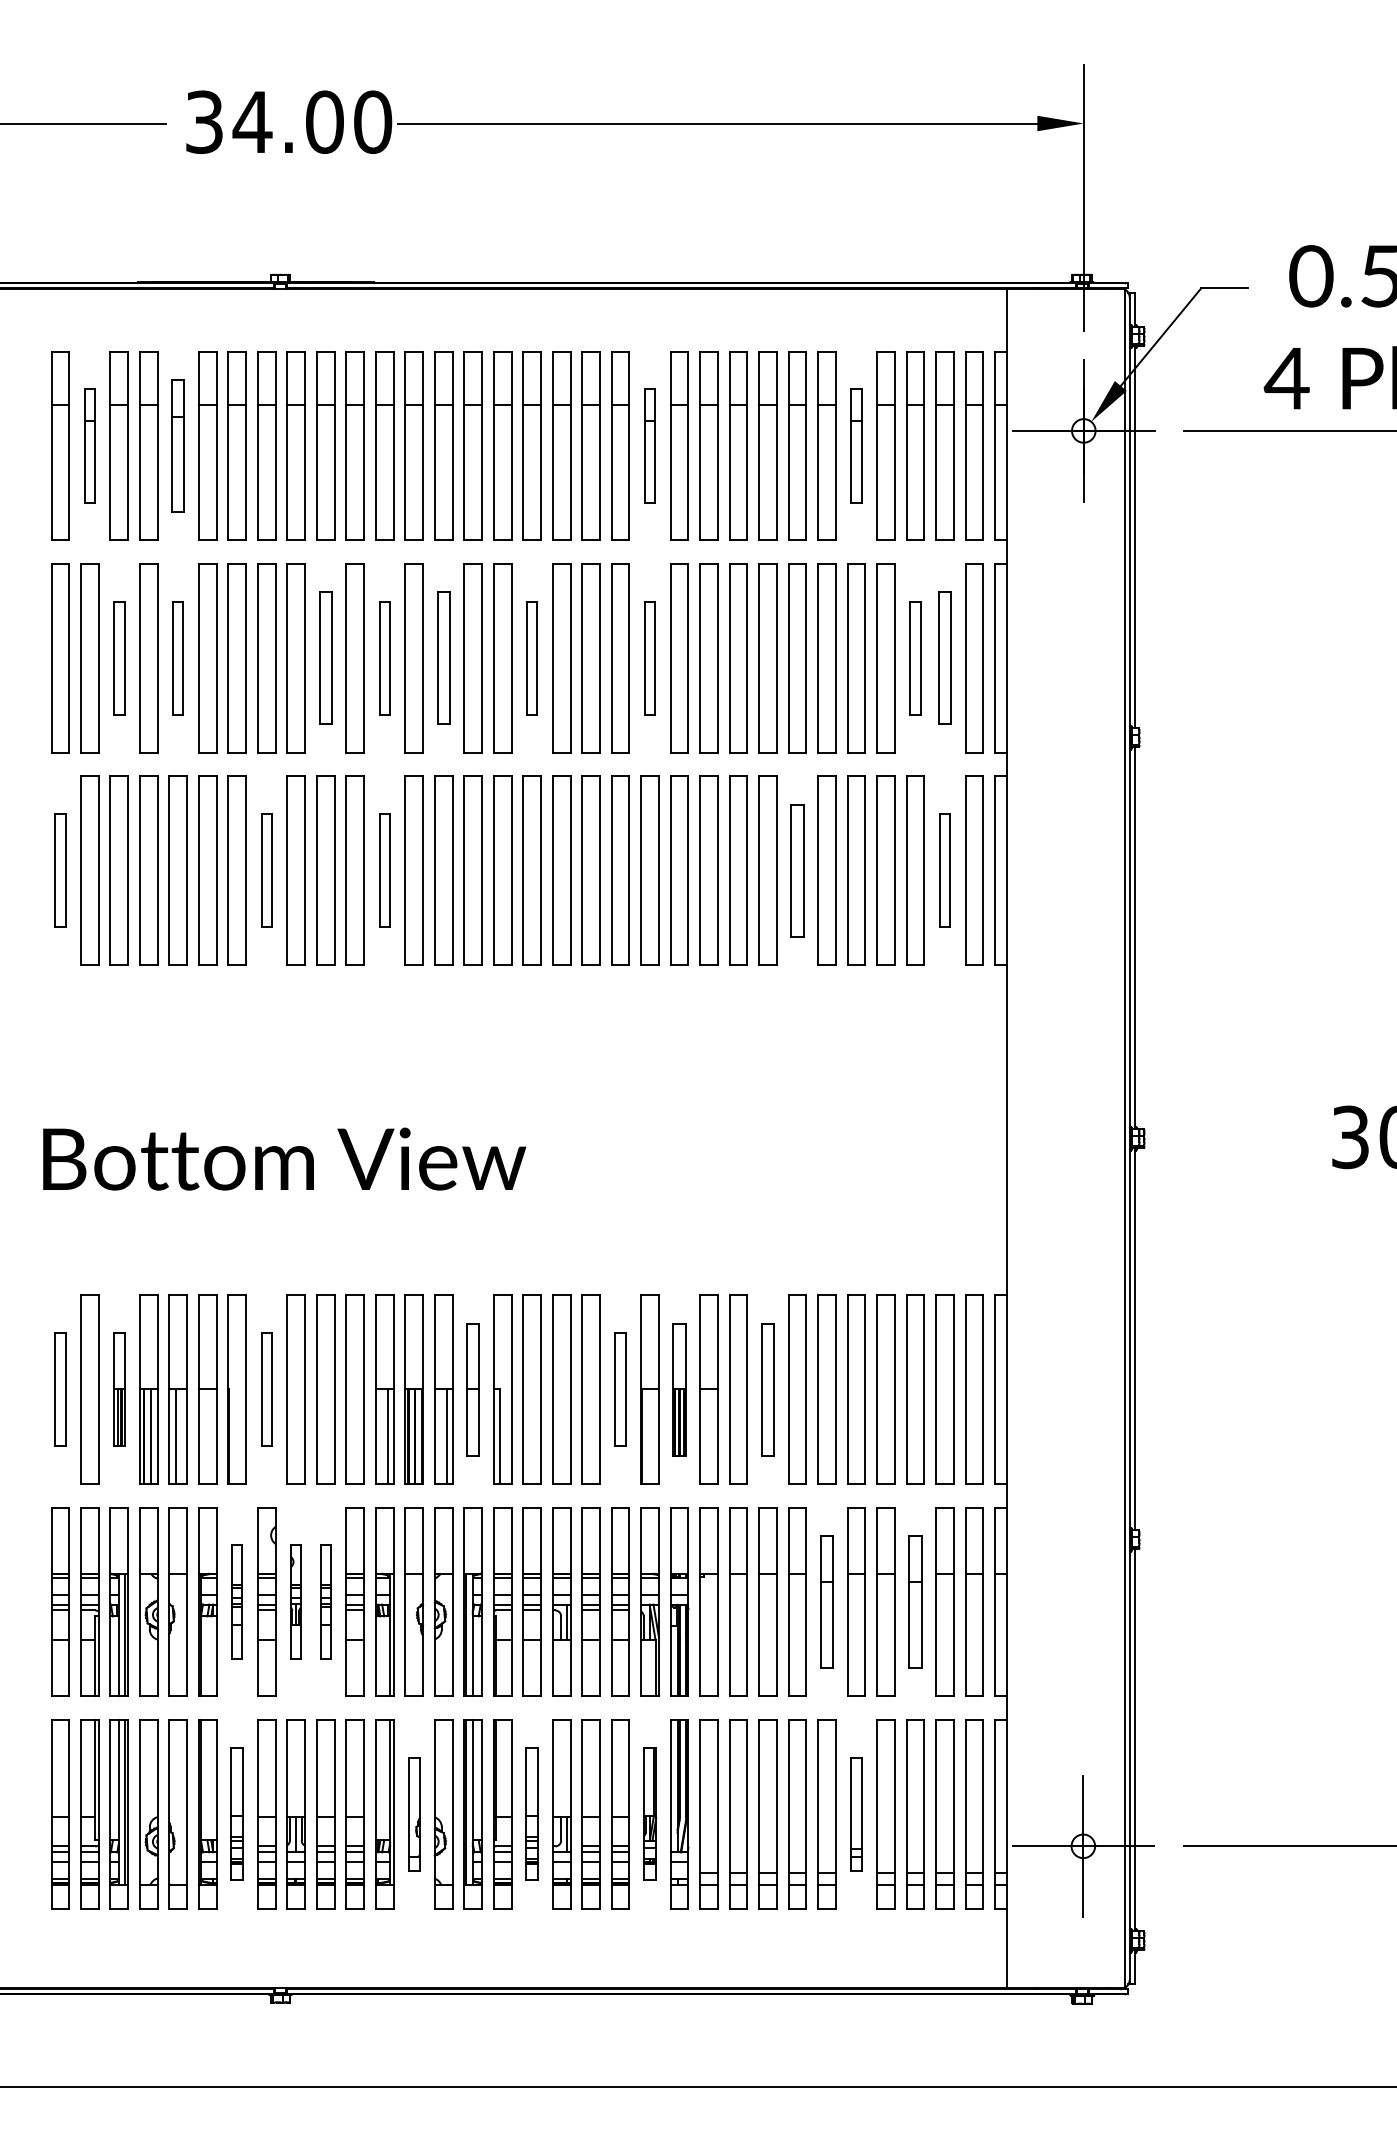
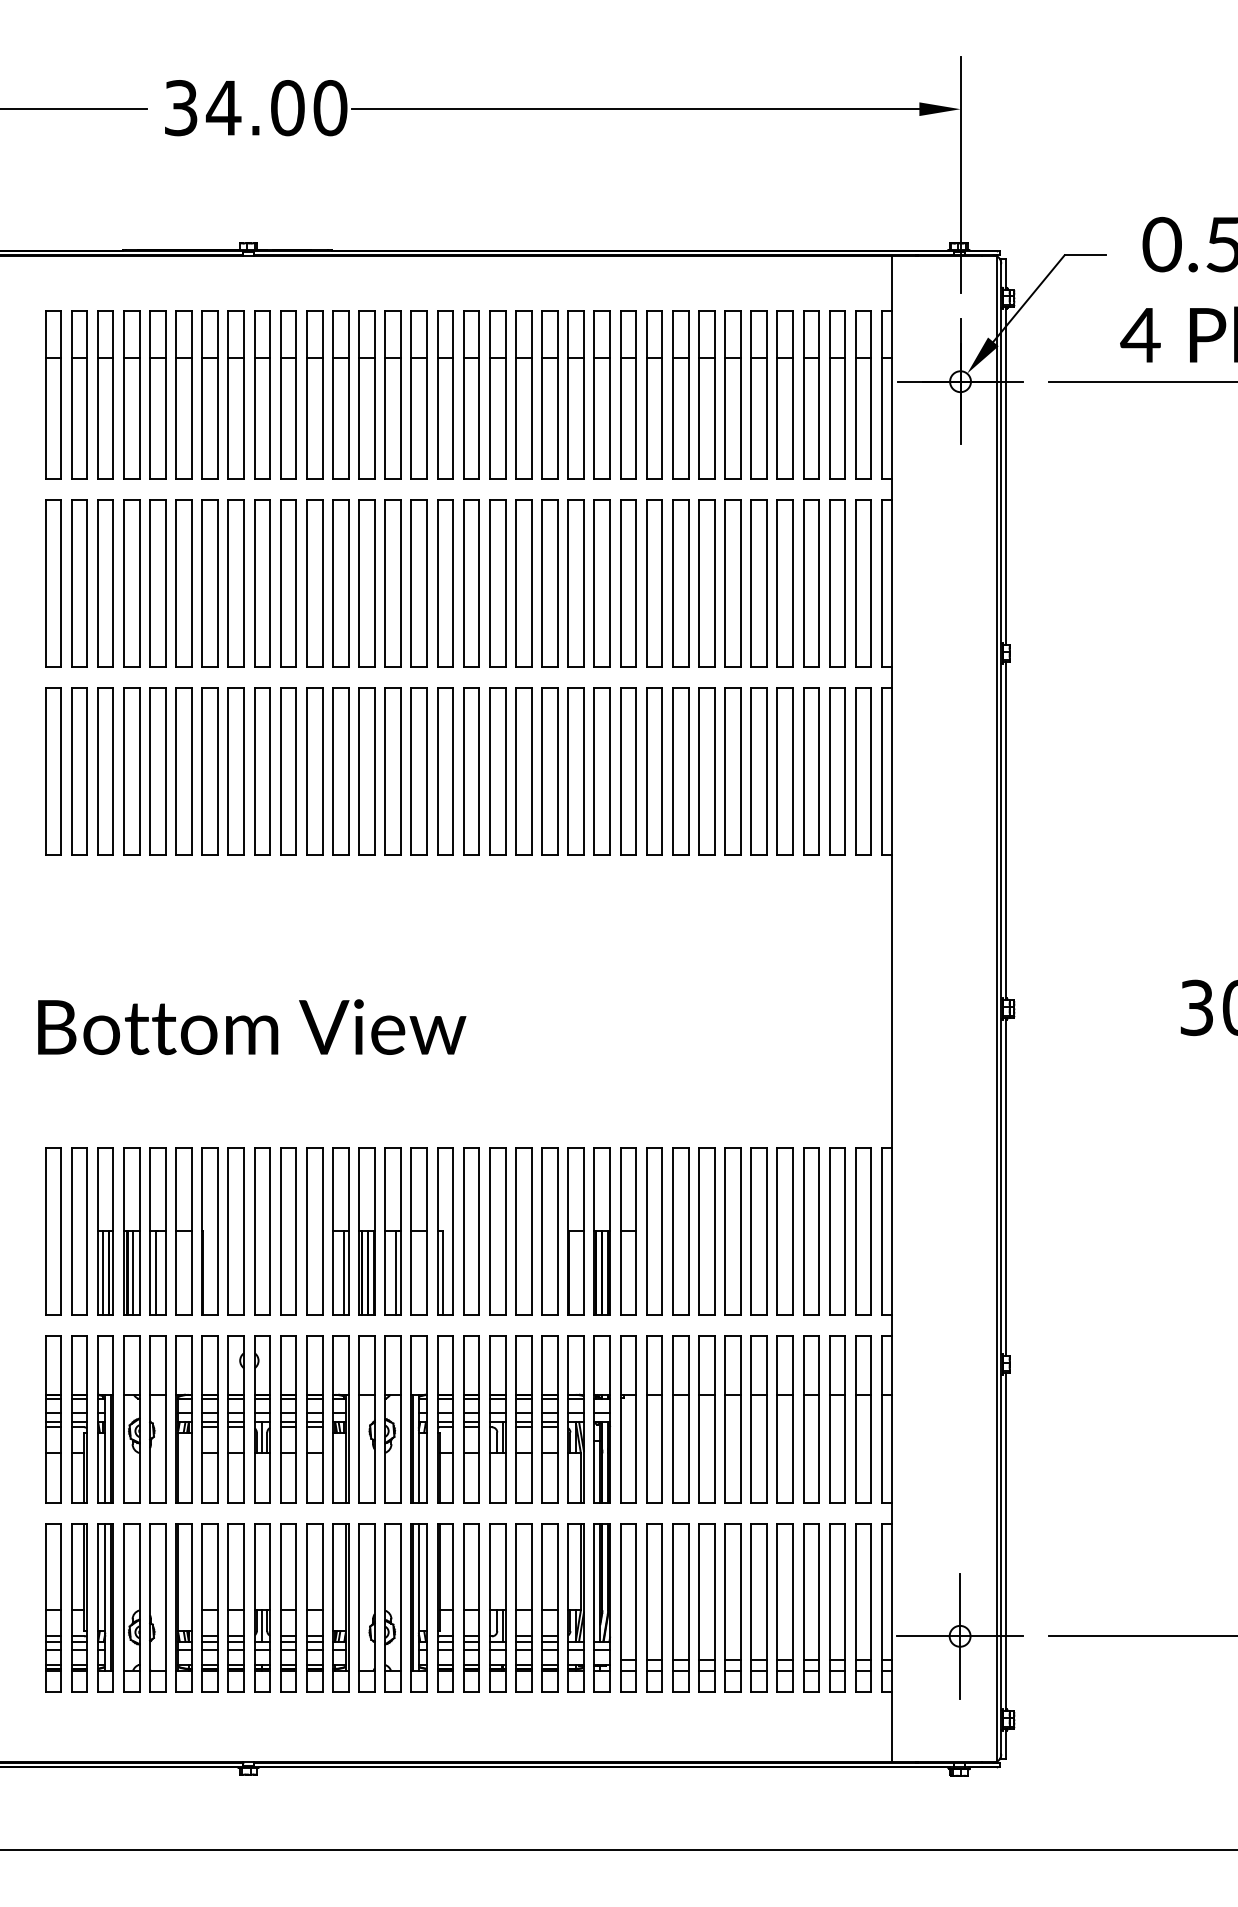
part: (89, 445) -> (79, 394), size x1.67
part: (177, 445) -> (157, 394), size x1.43
part: (649, 445) -> (575, 394), size x1.67
part: (856, 445) -> (759, 394), size x1.67
part: (118, 658) -> (104, 583), size x1.67
part: (177, 658) -> (157, 583), size x1.67
part: (325, 658) -> (288, 583), size x1.43
part: (384, 658) -> (340, 583), size x1.67
part: (443, 658) -> (392, 583), size x1.43
part: (531, 658) -> (470, 583), size x1.67
part: (649, 658) -> (575, 583), size x1.67
part: (915, 658) -> (811, 583), size x1.67
part: (944, 658) -> (837, 583), size x1.43
part: (60, 870) -> (53, 771), size x1.67
part: (266, 870) -> (236, 771), size x1.67
part: (384, 870) -> (340, 771), size x1.67
part: (797, 870) -> (706, 771), size x1.43
part: (944, 870) -> (837, 771), size x1.67
part: (60, 1389) -> (53, 1231), size x1.67
part: (118, 1389) -> (104, 1231), size x1.67
part: (266, 1389) -> (236, 1231), size x1.67
part: (472, 1389) -> (418, 1231), size x1.43
part: (620, 1389) -> (549, 1231), size x1.67
part: (679, 1389) -> (602, 1231), size x1.43
part: (767, 1389) -> (680, 1231), size x1.43
part: (236, 1601) -> (209, 1419), size x1.67
part: (295, 1601) -> (261, 1419), size x1.67
part: (325, 1601) -> (288, 1419), size x1.67
part: (826, 1601) -> (732, 1419), size x1.43
part: (915, 1601) -> (811, 1419), size x1.43
part: (236, 1814) -> (209, 1608), size x1.43
part: (414, 1814) -> (367, 1608), size x1.67
part: (531, 1814) -> (470, 1608), size x1.43
part: (649, 1814) -> (575, 1608), size x1.43
part: (856, 1814) -> (759, 1608), size x1.67

